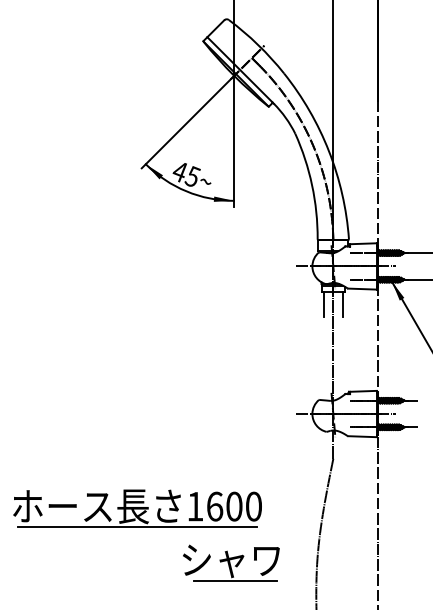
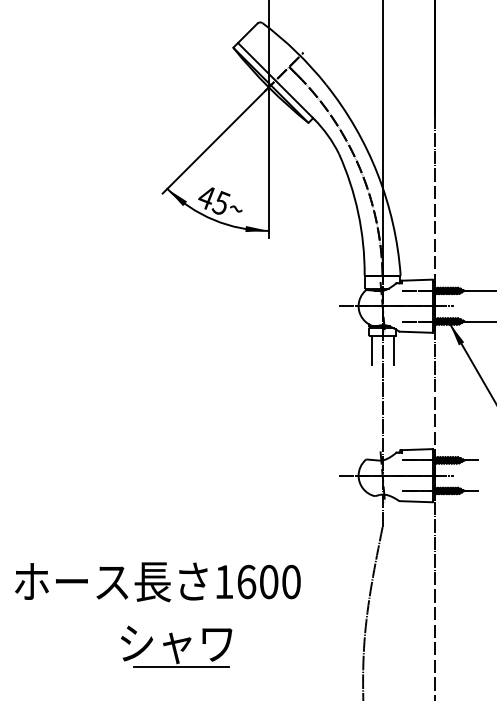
line: (137, 527) -> (157, 605), removed
part: (231, 562) -> (176, 646), moved

